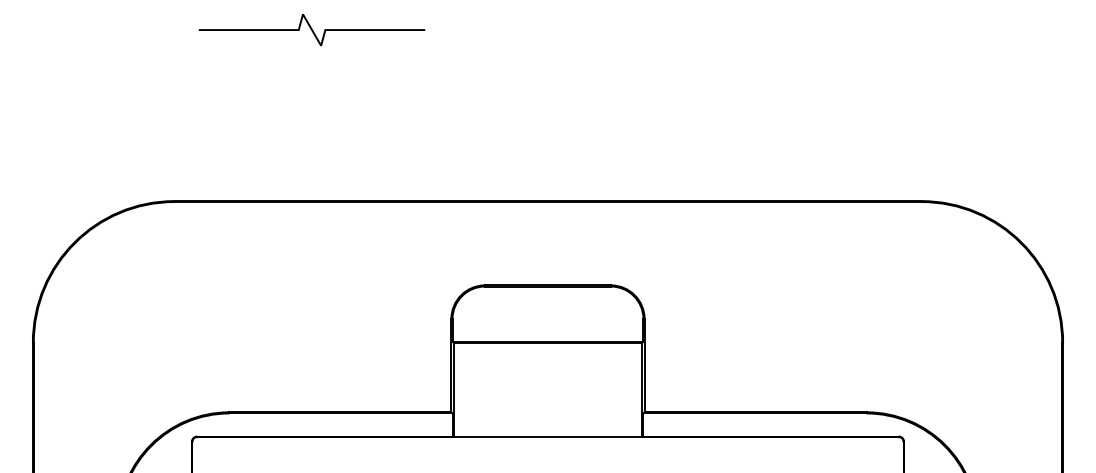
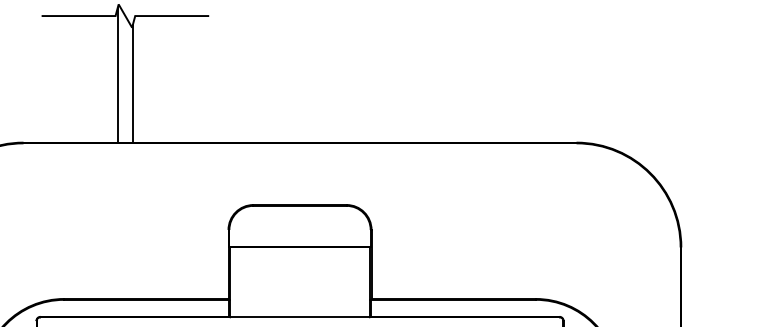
line: (301, 109) -> (117, 74), added
line: (322, 121) -> (133, 83), added

